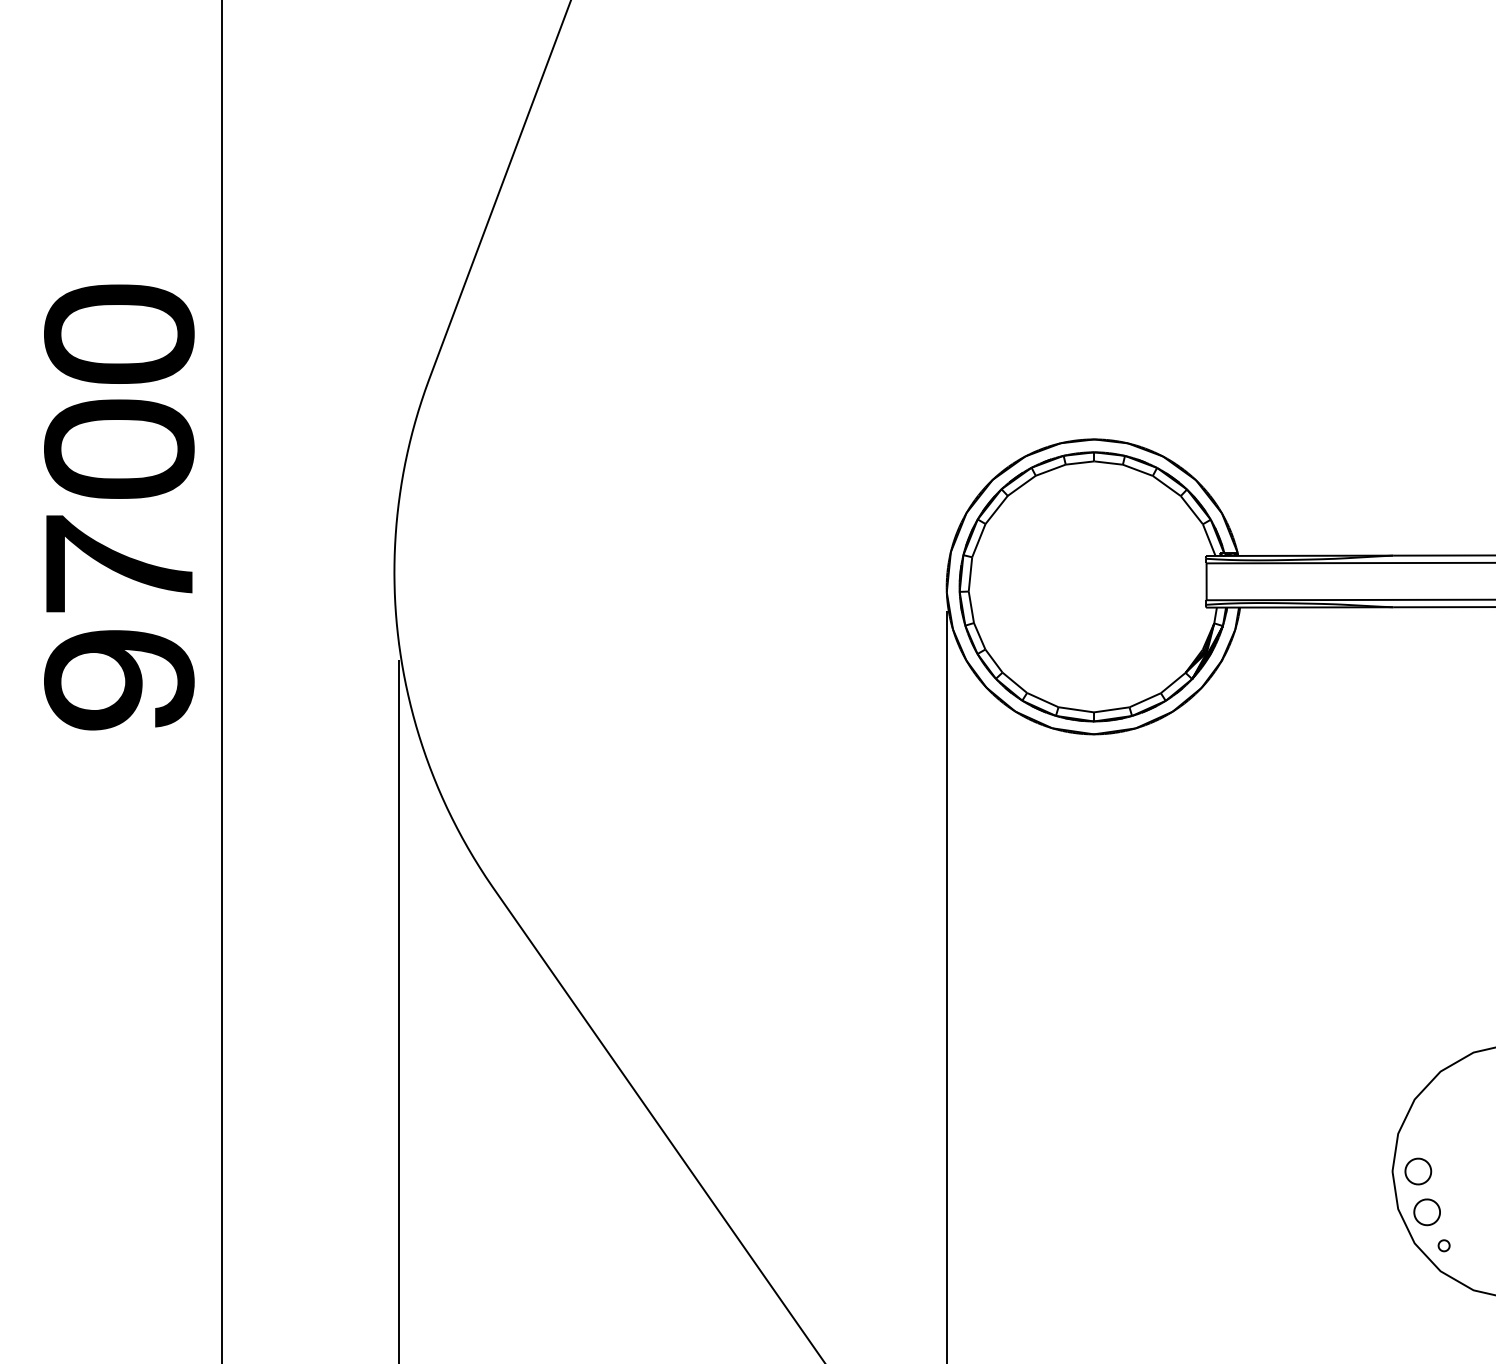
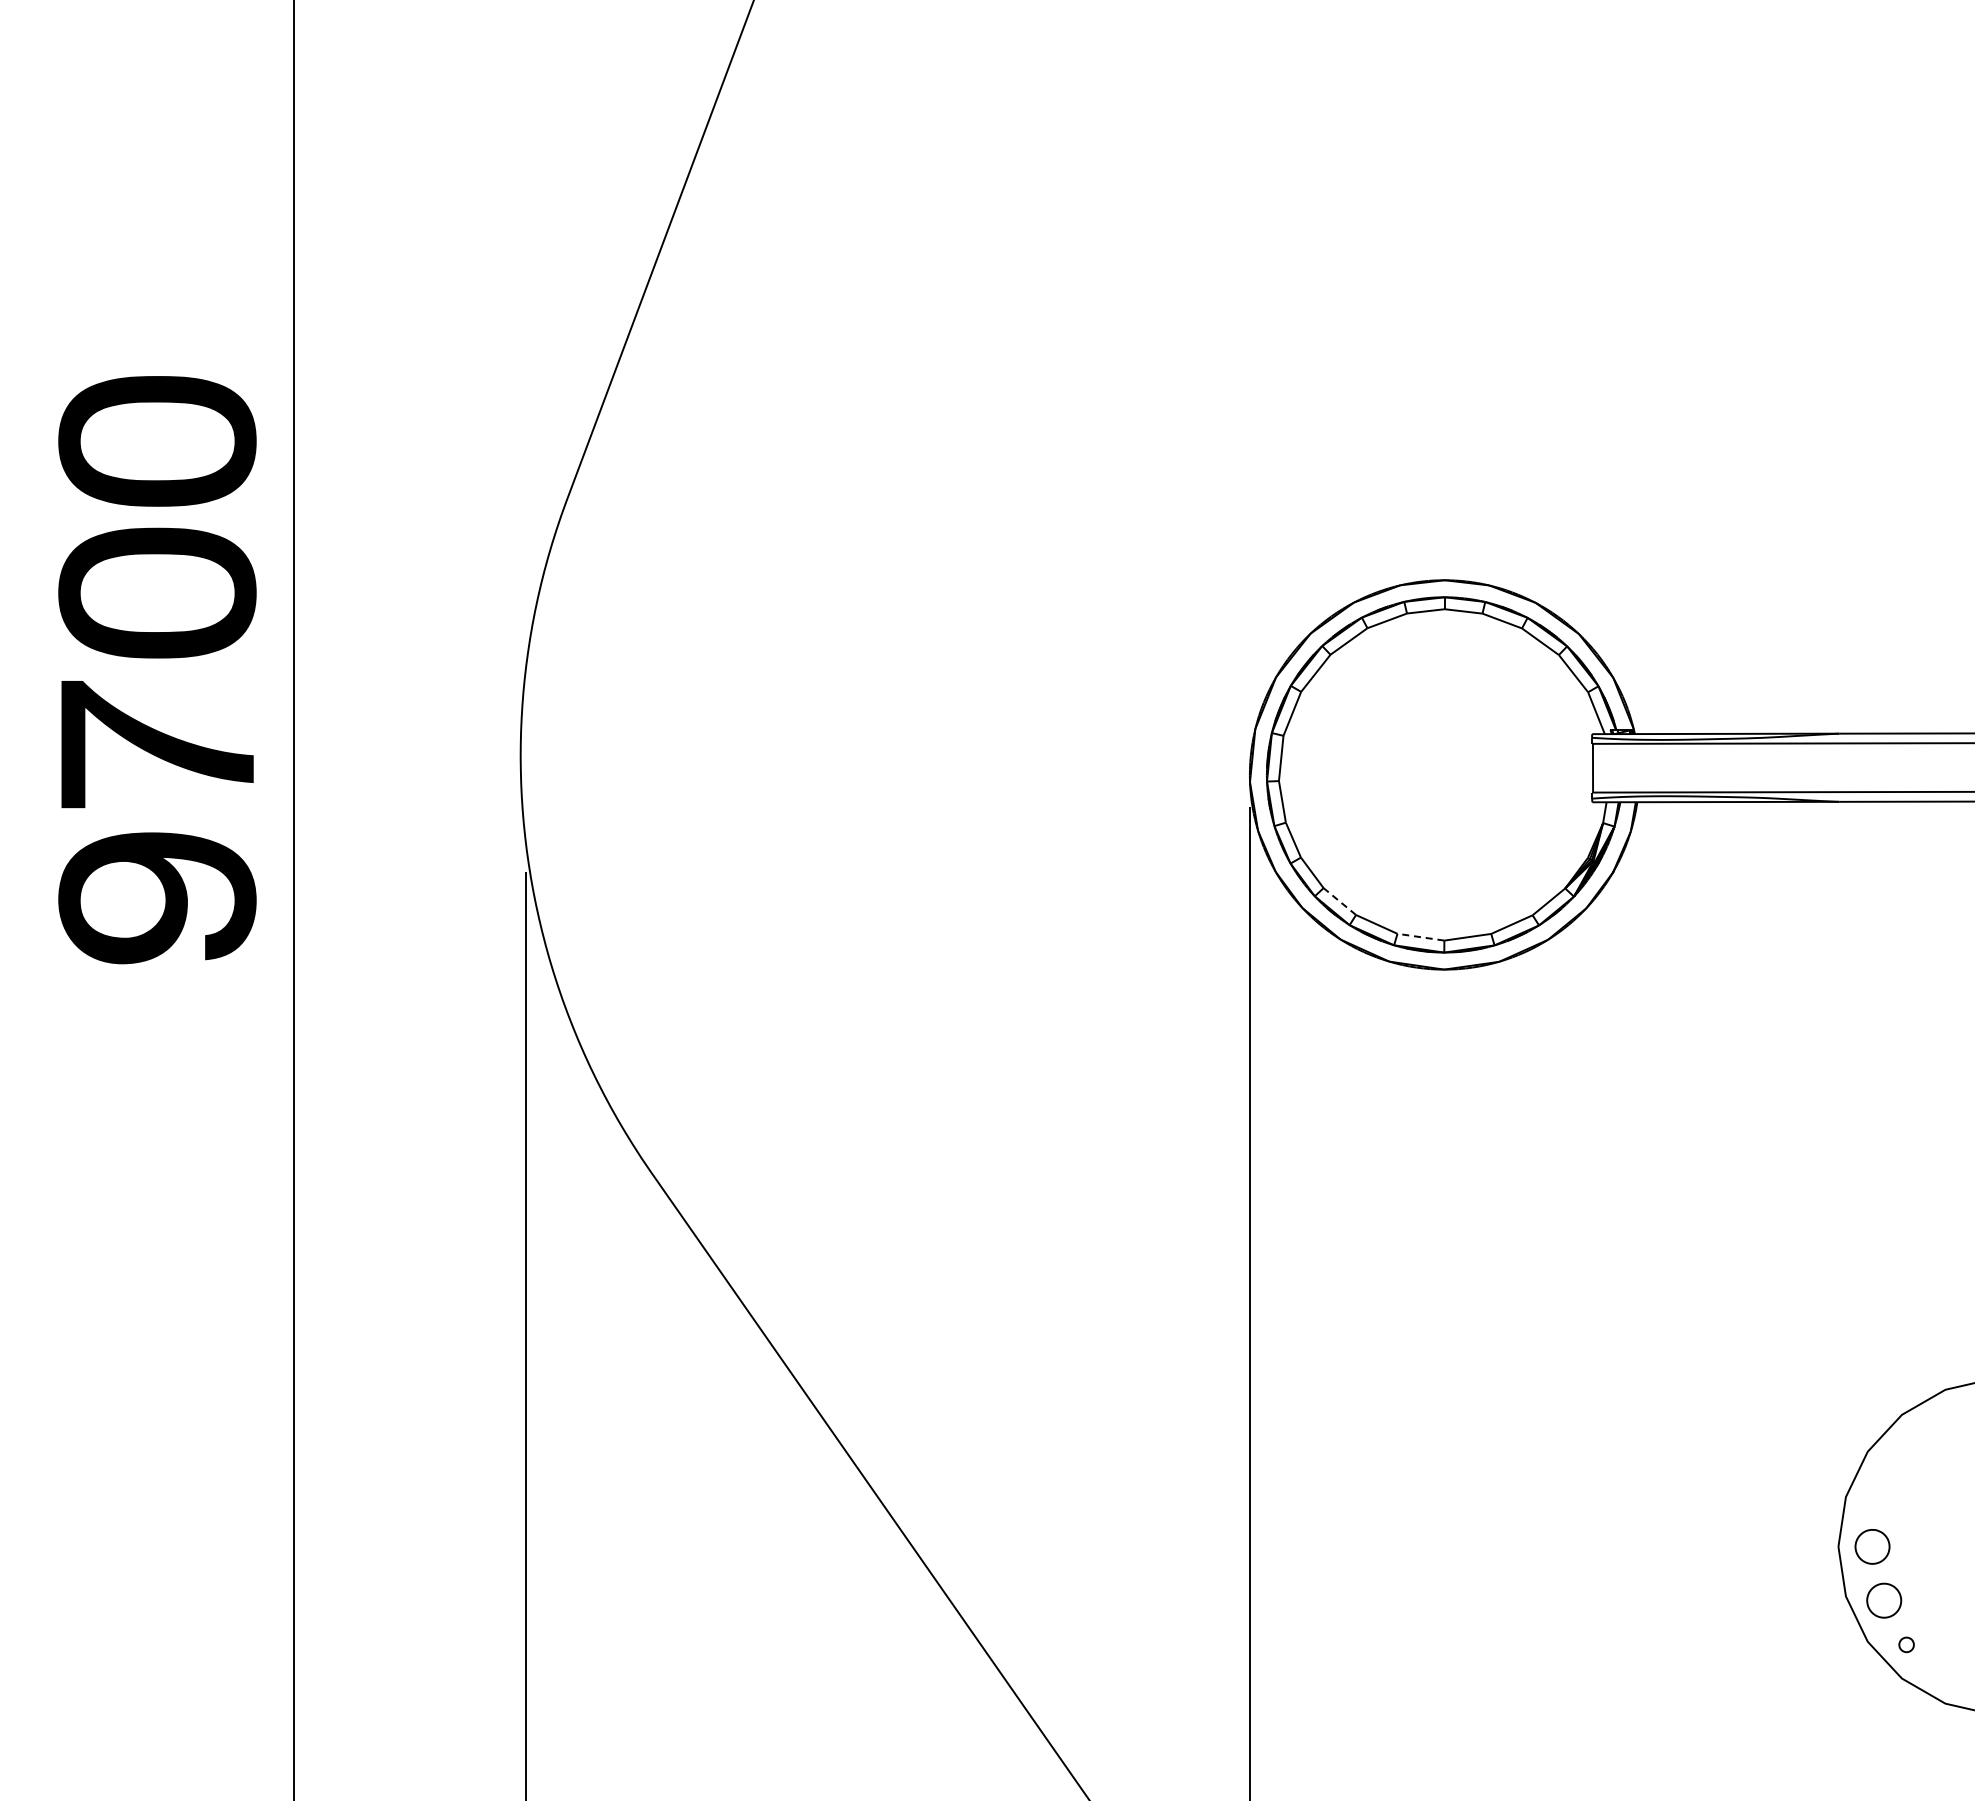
line: (1014, 682) -> (1339, 901), solid -> dashed
line: (1075, 710) -> (1420, 937), solid -> dashed

